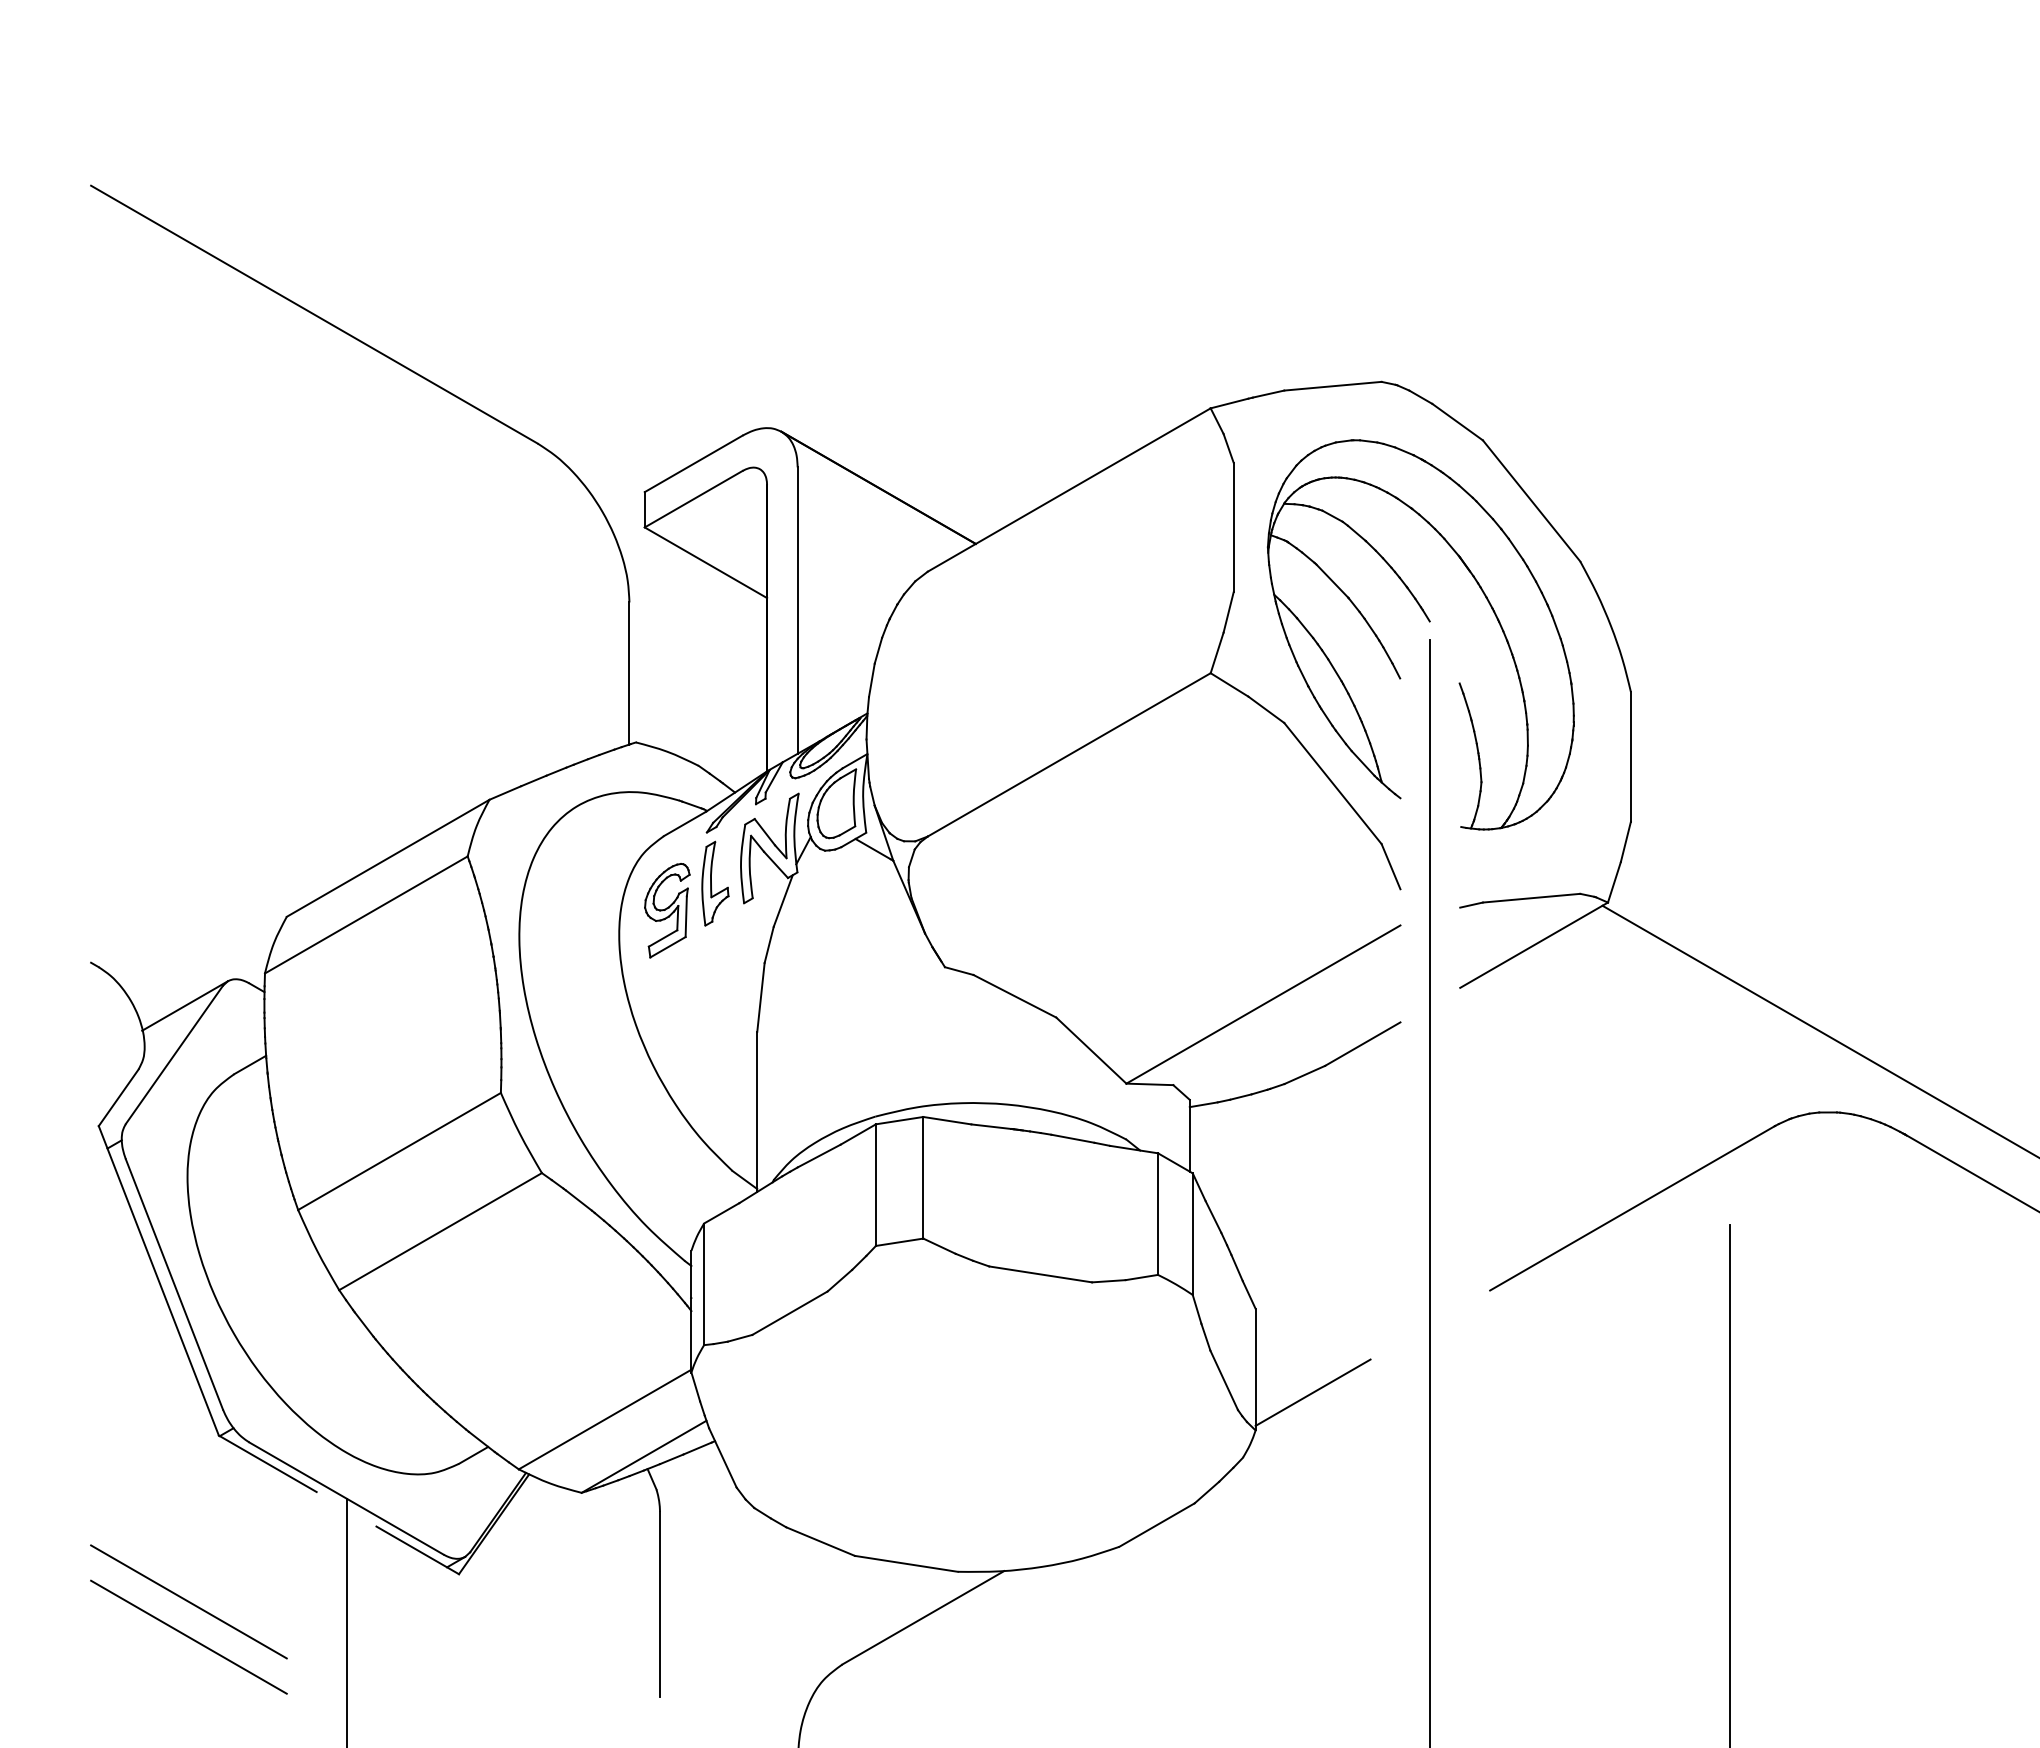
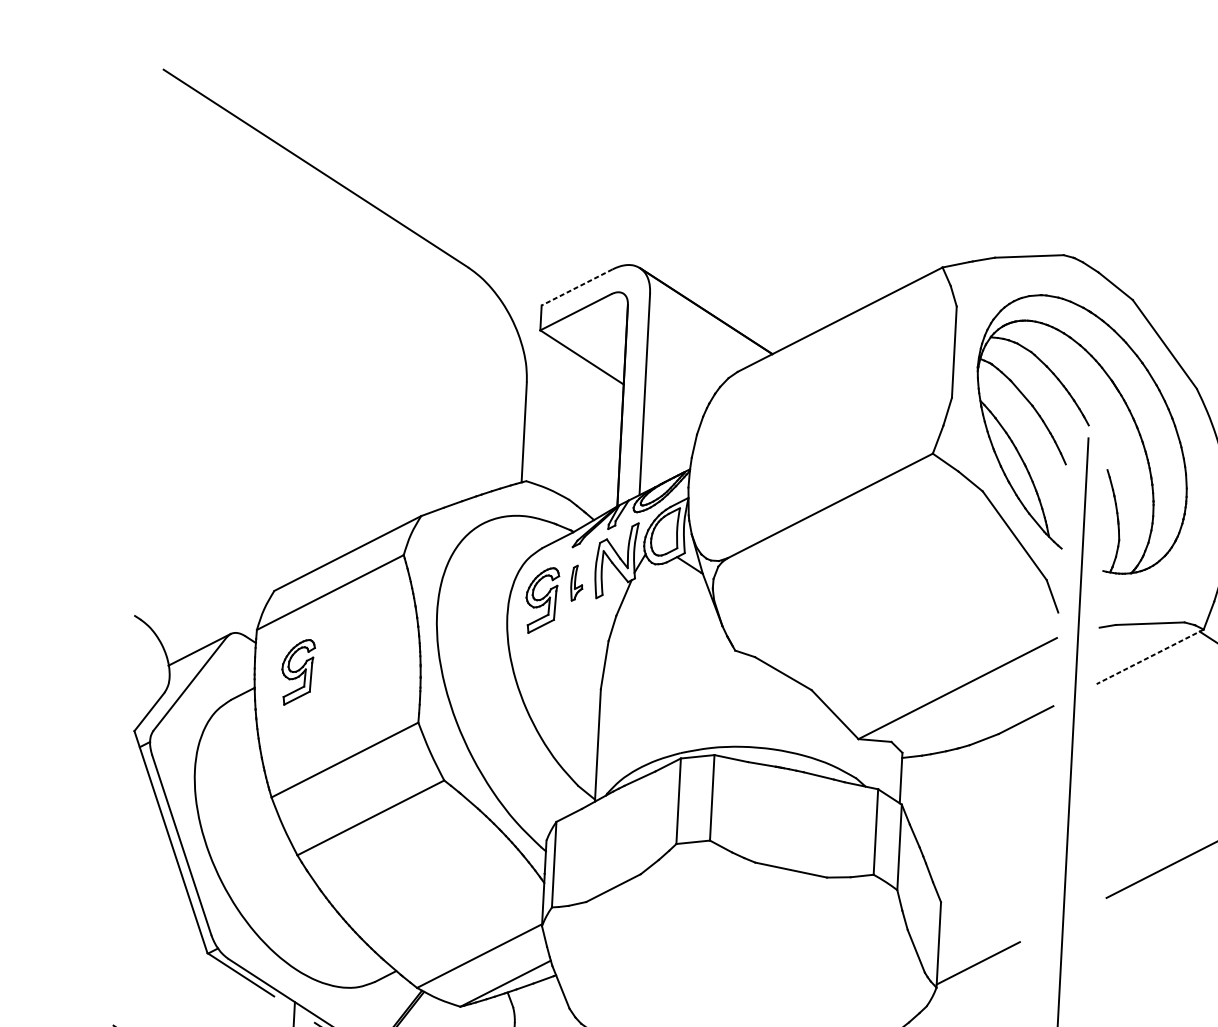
line: (693, 463) -> (576, 287), solid -> dashed
part: (715, 883) -> (576, 583), size x0.6
line: (1533, 945) -> (1149, 657), solid -> dashed
part: (326, 1030) -> (298, 672), added

